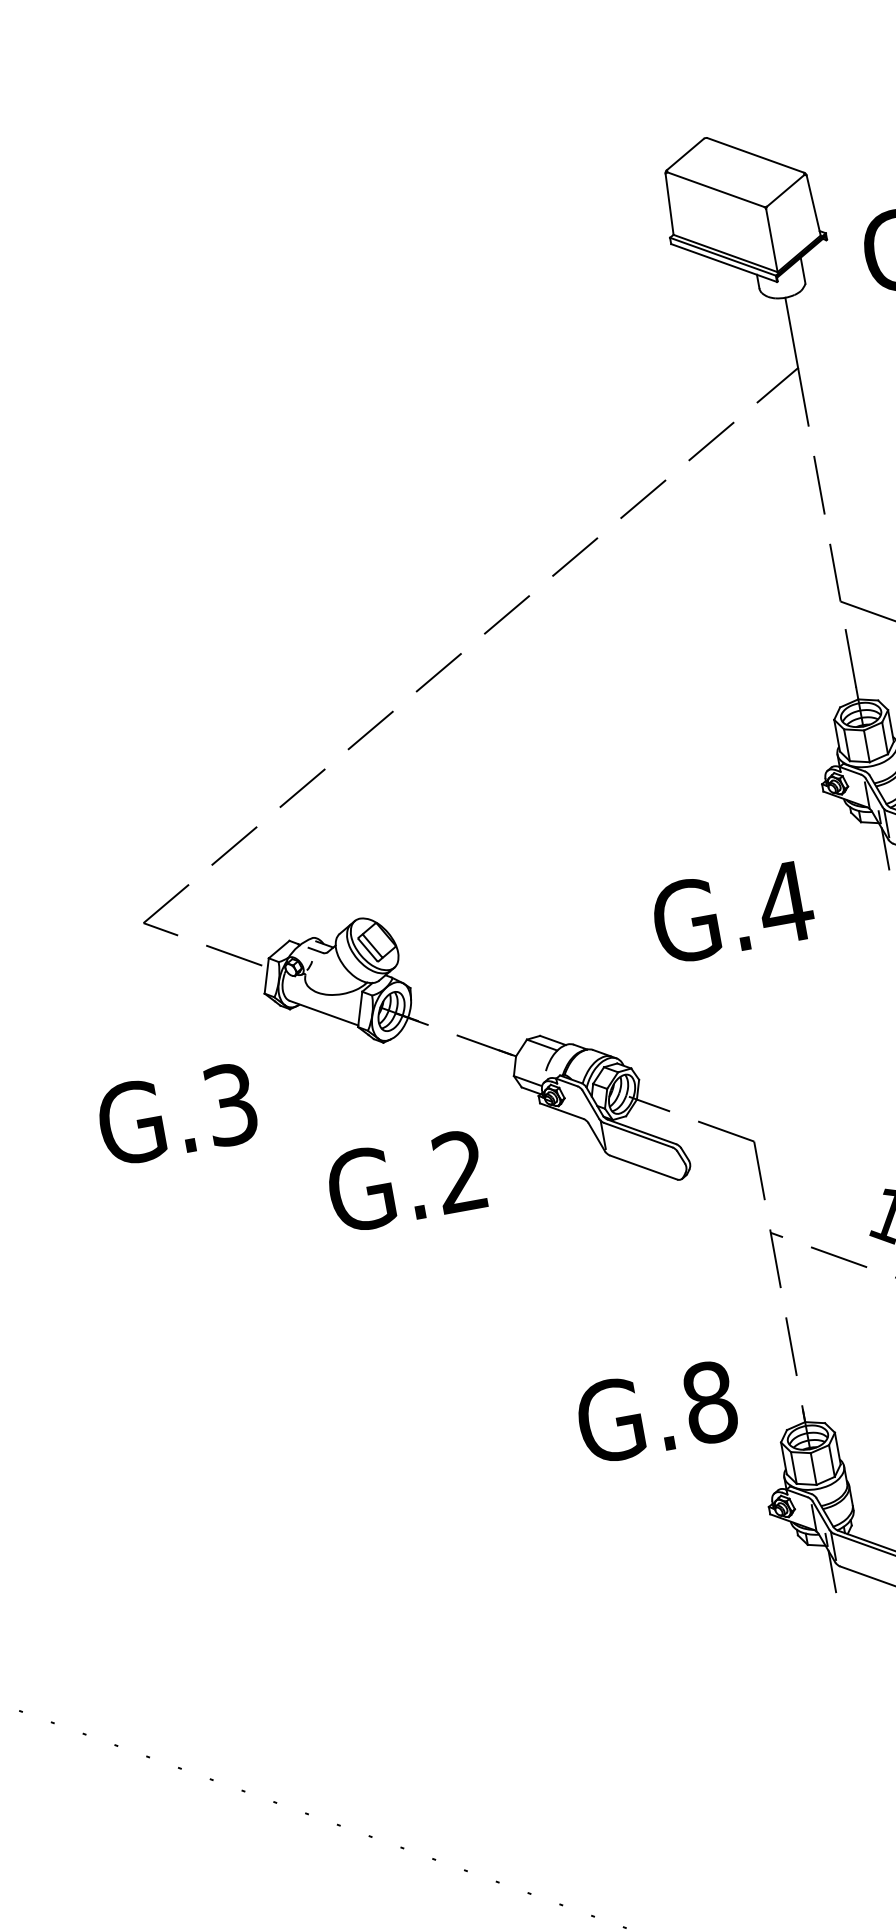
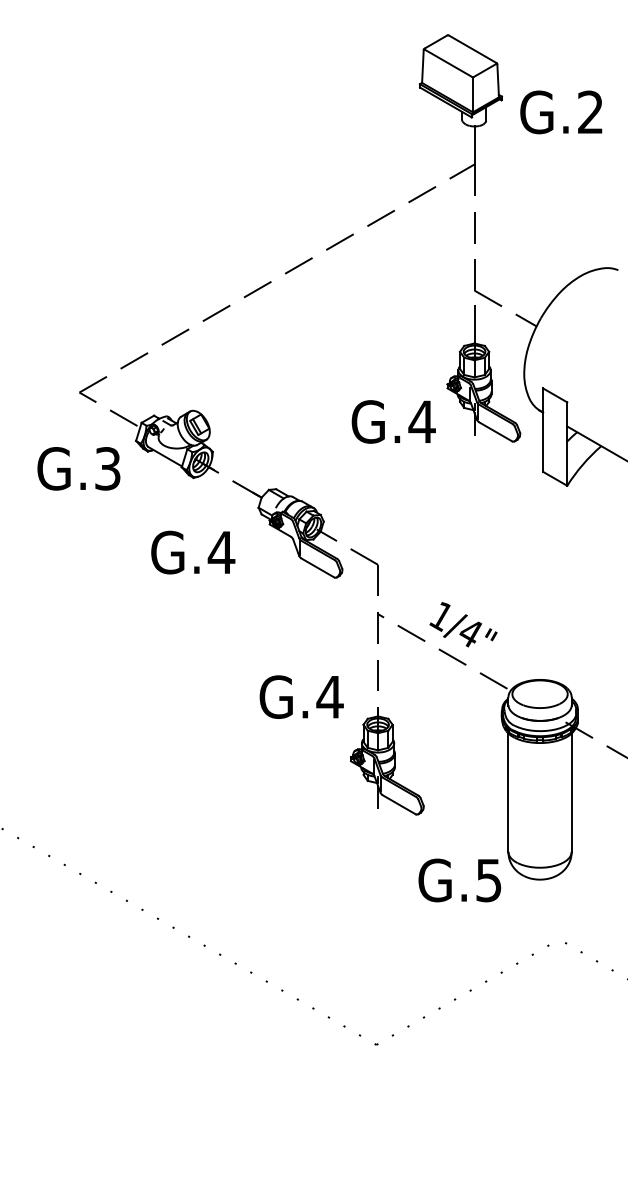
text: (732, 911) -> (393, 421), moved
text: (176, 1114) -> (78, 468), moved
text: (459, 1169) -> (221, 551), G.2 -> G.4
text: (708, 1401) -> (329, 696), G.8 -> G.4

